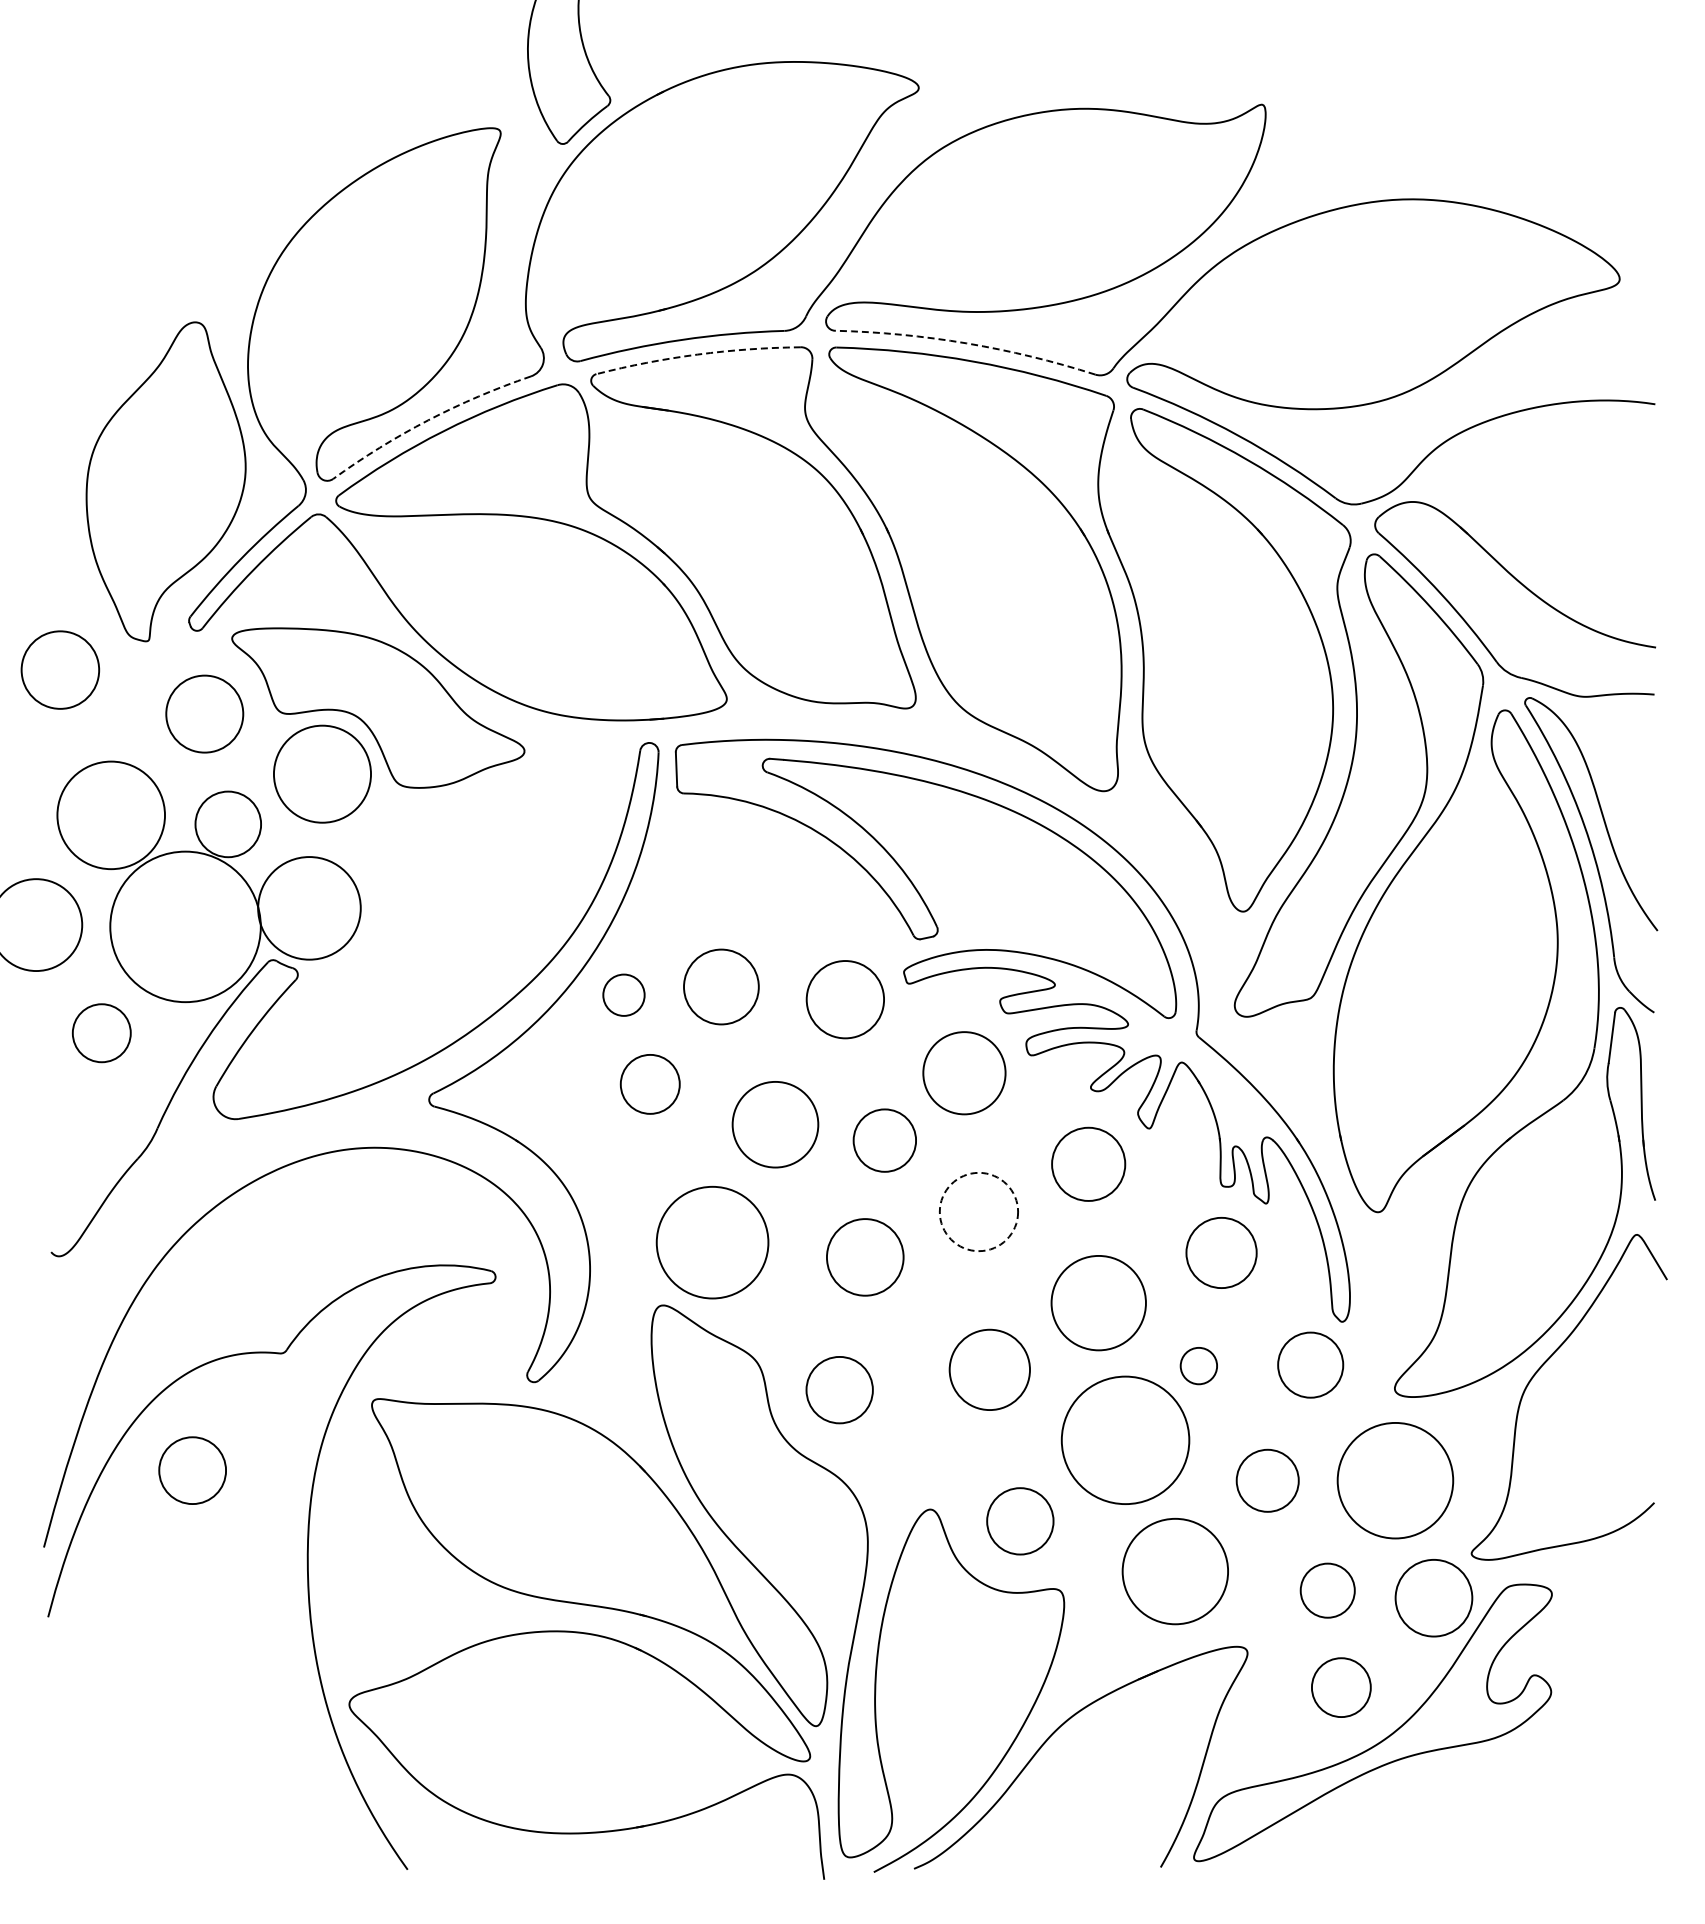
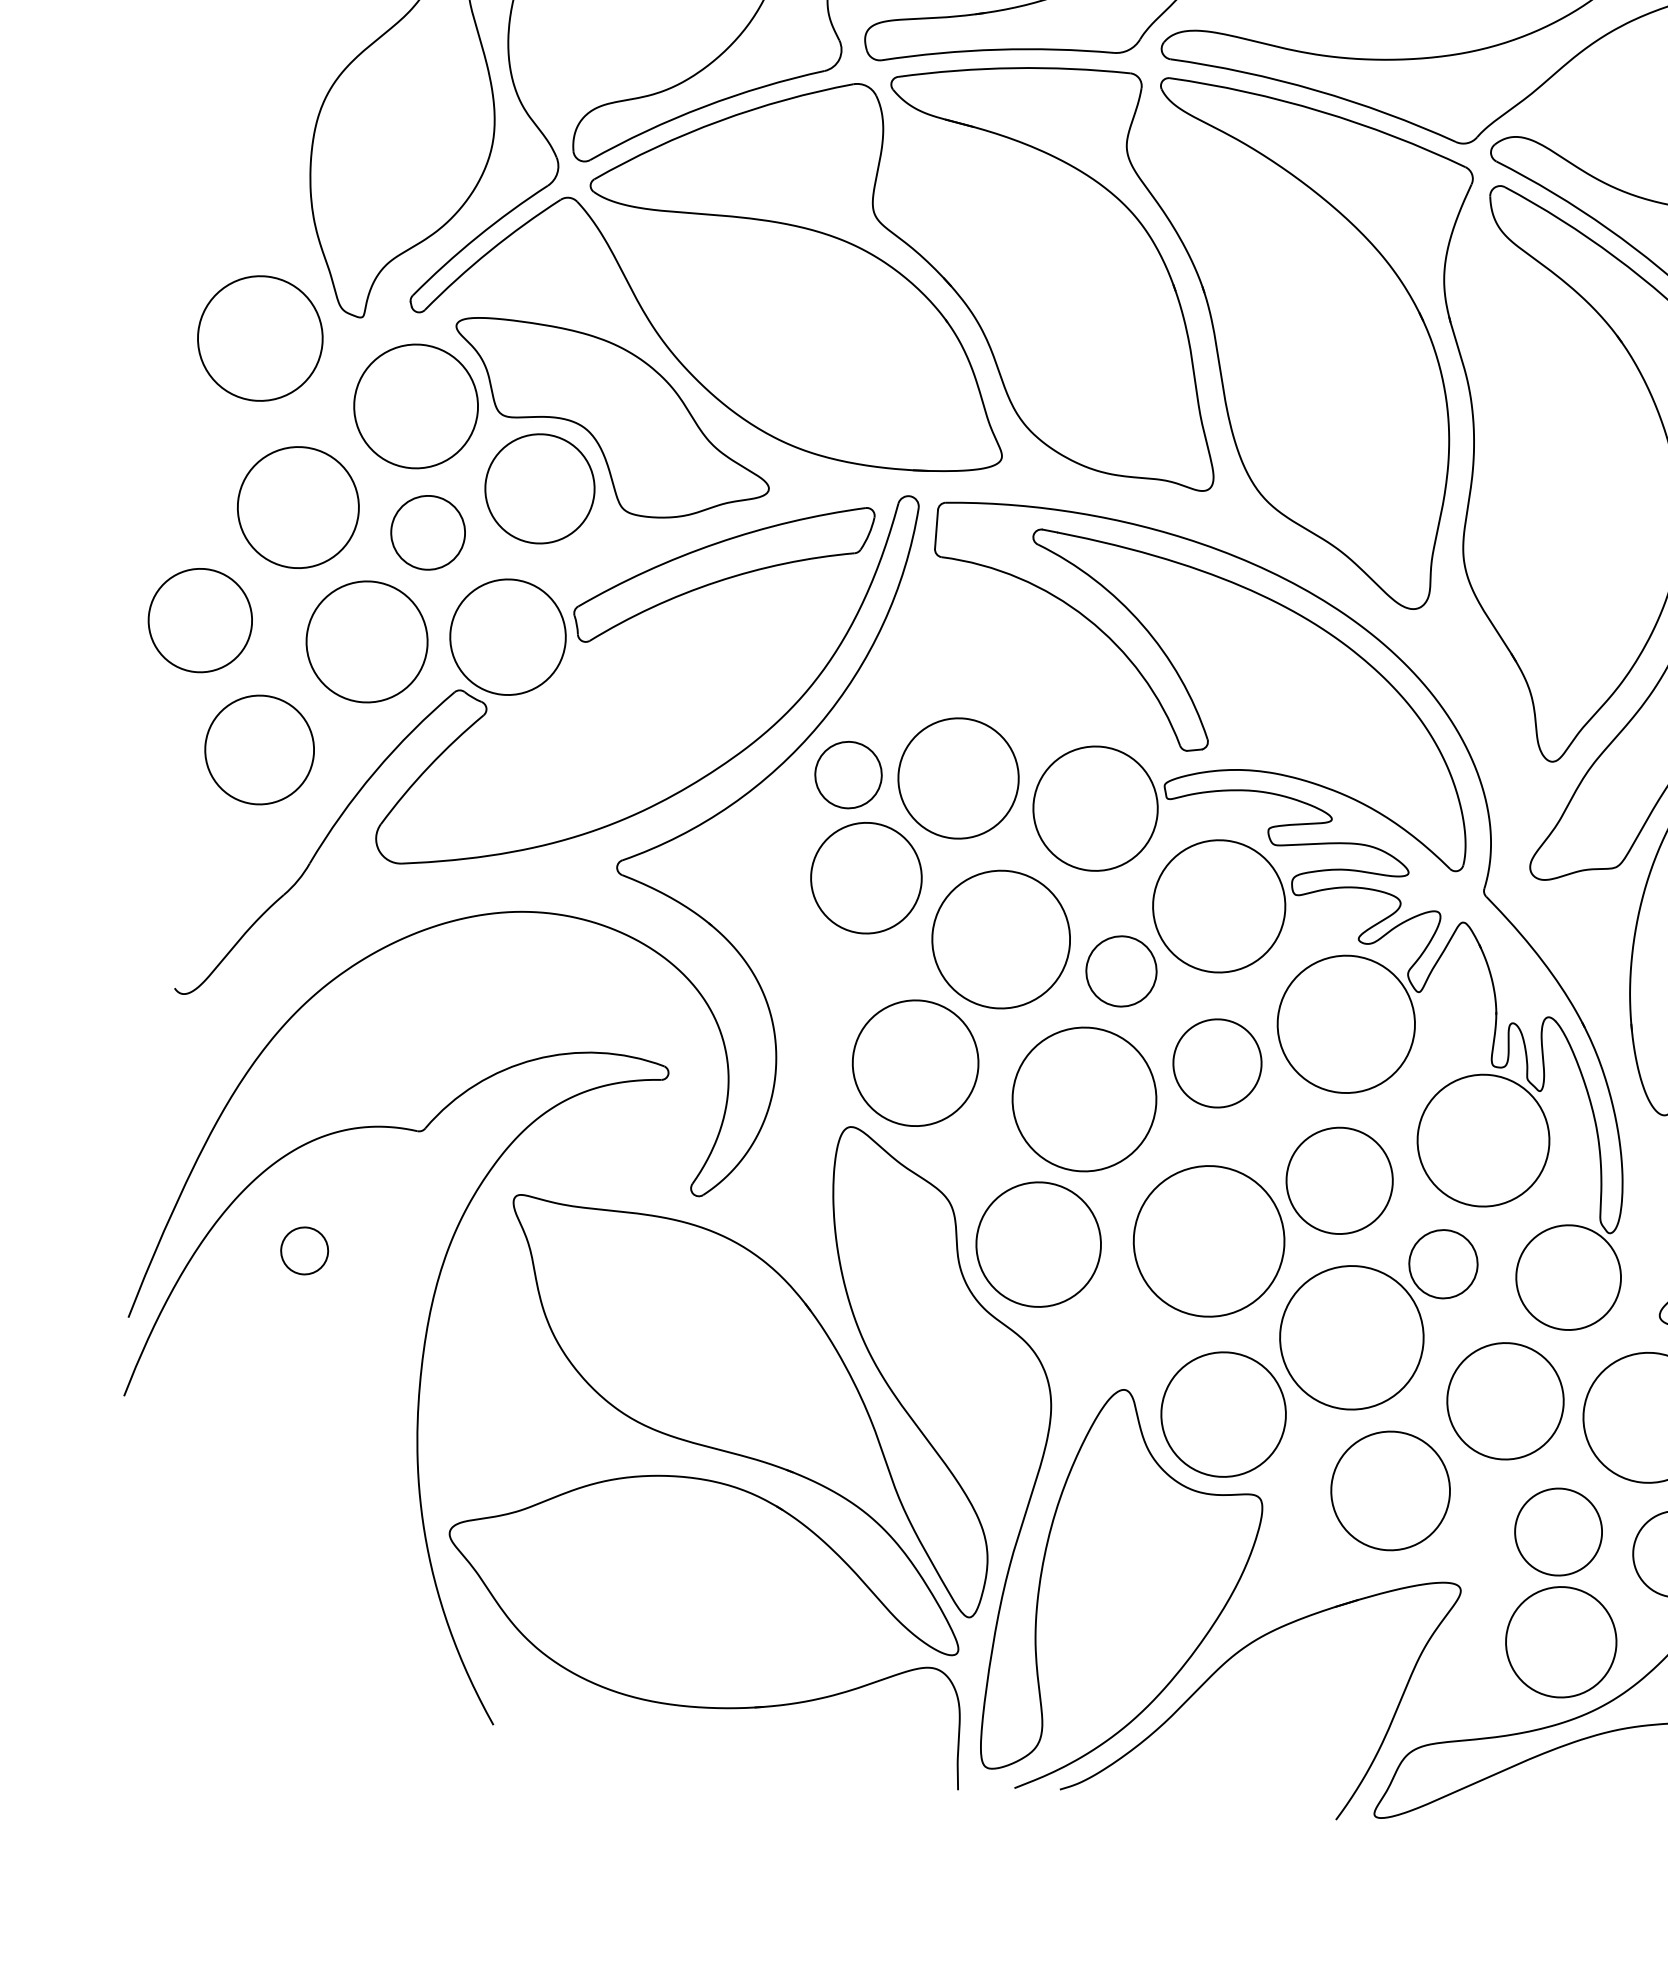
arc: (966, 343) -> (1315, 90), dashed -> solid
arc: (697, 354) -> (1013, 68), dashed -> solid
arc: (428, 420) -> (704, 107), dashed -> solid
circle: (60, 669) -> (260, 337), size x1.43
circle: (204, 714) -> (415, 406), size x1.43
part: (492, 830) -> (722, 573), added
circle: (185, 926) -> (367, 641), size x0.71
circle: (720, 986) -> (957, 777), size x1.43
circle: (623, 994) -> (848, 774), size x1.43
circle: (845, 999) -> (1095, 808), size x1.43
circle: (101, 1032) -> (259, 749), size x1.67
circle: (964, 1072) -> (1219, 905), size x1.43
circle: (650, 1084) -> (866, 878), size x1.67
circle: (775, 1124) -> (1001, 939), size x1.43
circle: (1088, 1164) -> (1346, 1024), size x1.67
circle: (978, 1211) -> (1217, 1062), dashed -> solid
circle: (1221, 1252) -> (1483, 1140), size x1.67
circle: (865, 1257) -> (1084, 1099), size x1.67
circle: (1310, 1364) -> (1568, 1276), size x1.43
circle: (1198, 1365) -> (1443, 1263), size x1.67
circle: (989, 1369) -> (1208, 1240), size x1.67
circle: (839, 1389) -> (1038, 1243), size x1.67
circle: (192, 1470) -> (304, 1250), size x0.62
circle: (1267, 1480) -> (1505, 1401), size x1.67
circle: (1020, 1521) -> (1223, 1414), size x1.67
circle: (1327, 1590) -> (1558, 1531), size x1.43
circle: (1341, 1687) -> (1561, 1642), size x1.67

